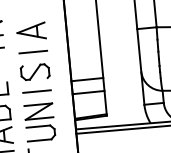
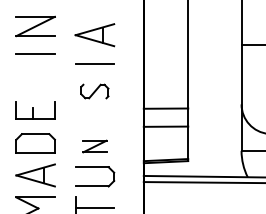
part: (34, 72) -> (94, 91), size x0.7
line: (36, 91) -> (94, 118), removed
part: (38, 111) -> (94, 146), size x0.6

